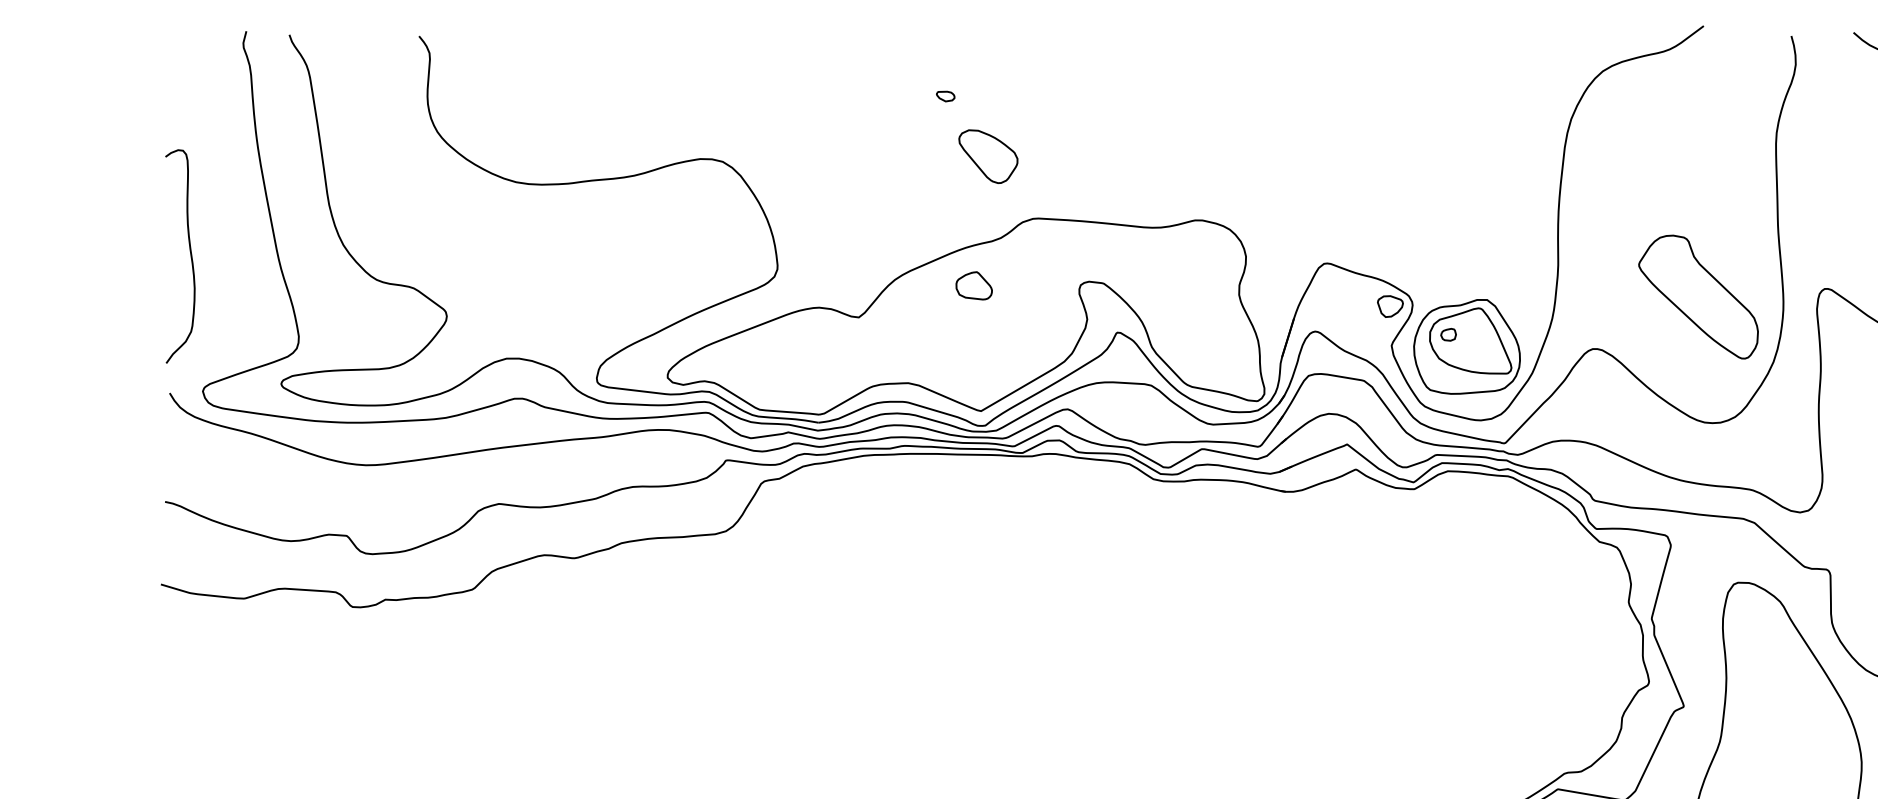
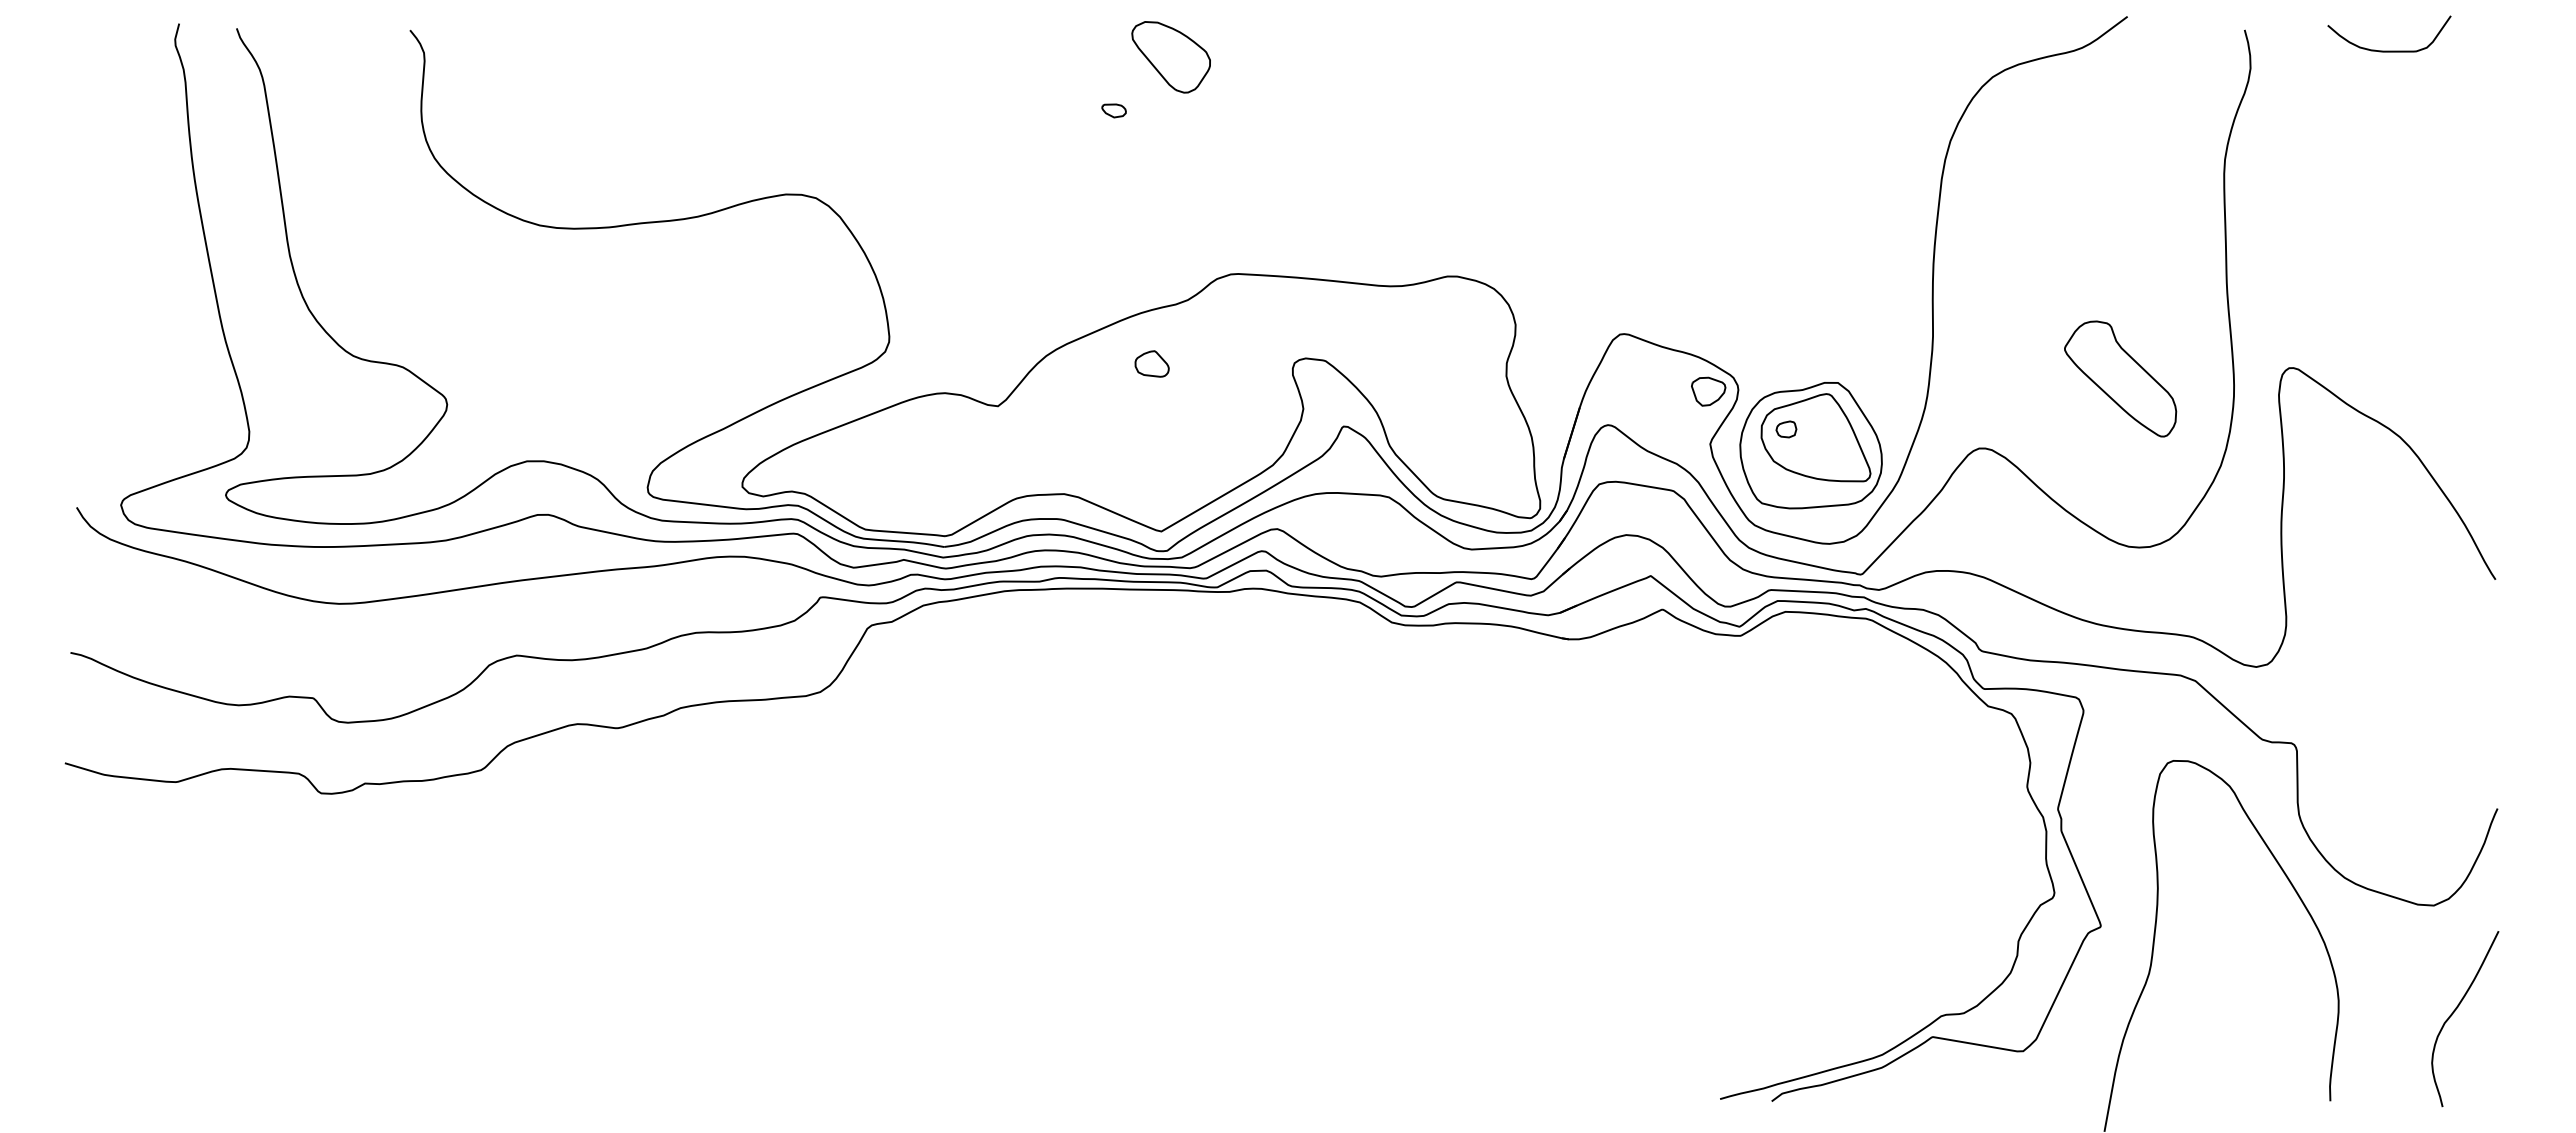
part: (987, 156) -> (1170, 57), moved
curve: (190, 256) -> (104, 324), removed
part: (973, 285) -> (1151, 363), size x0.7
part: (1698, 296) -> (2120, 378), size x0.7

